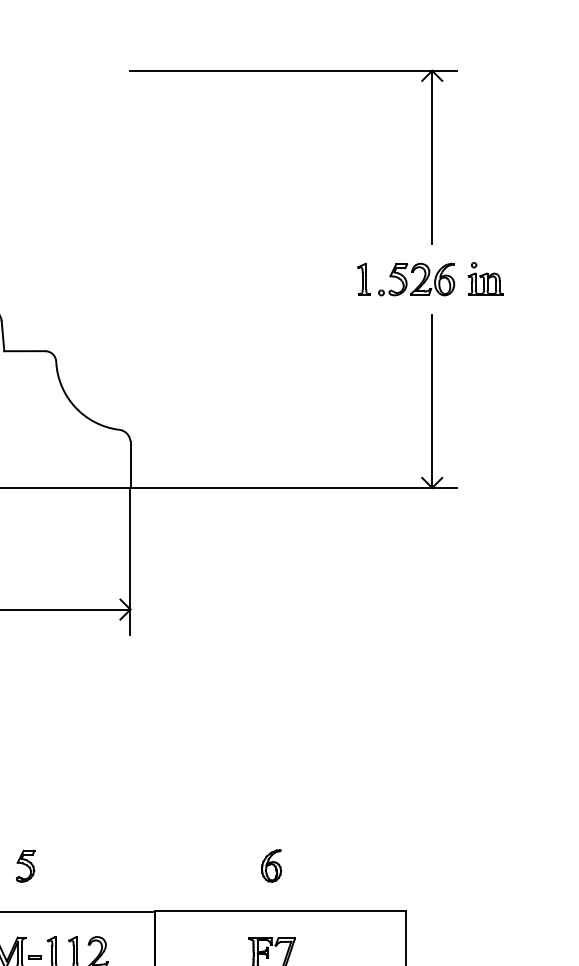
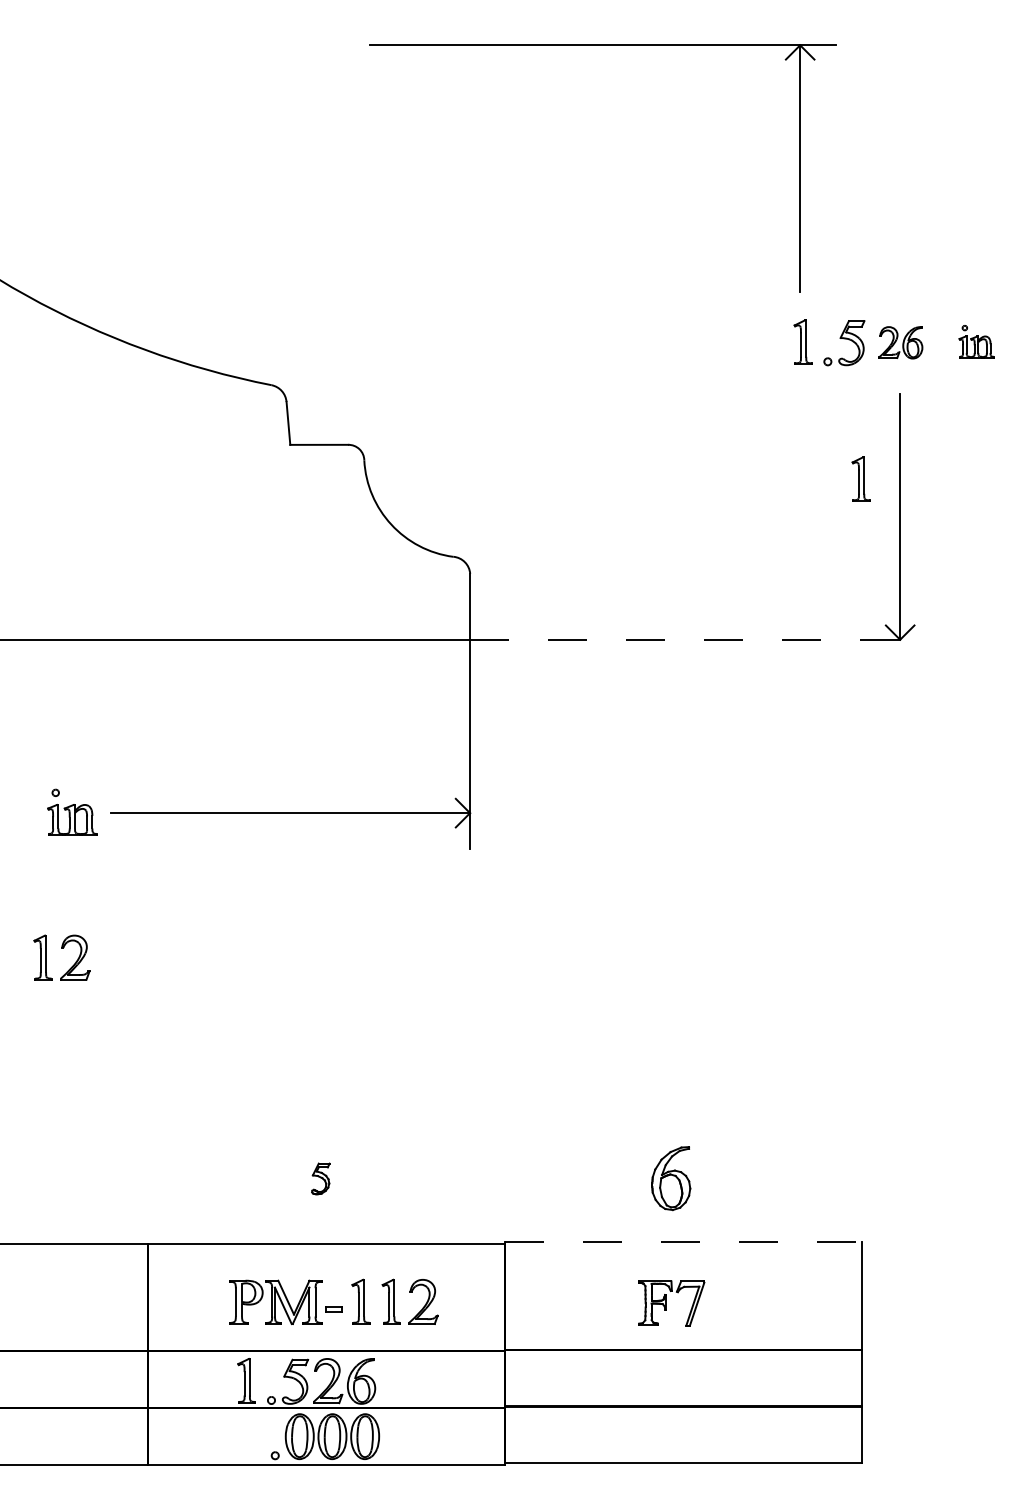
part: (293, 71) -> (602, 45), moved
part: (485, 278) -> (976, 341), size x0.7
part: (432, 279) -> (900, 342), size x0.7
part: (404, 374) -> (860, 478), added
line: (294, 487) -> (703, 639), solid -> dashed
part: (25, 865) -> (320, 1178), size x0.7
part: (271, 865) -> (670, 1178), size x1.4
line: (280, 910) -> (683, 1242), solid -> dashed

